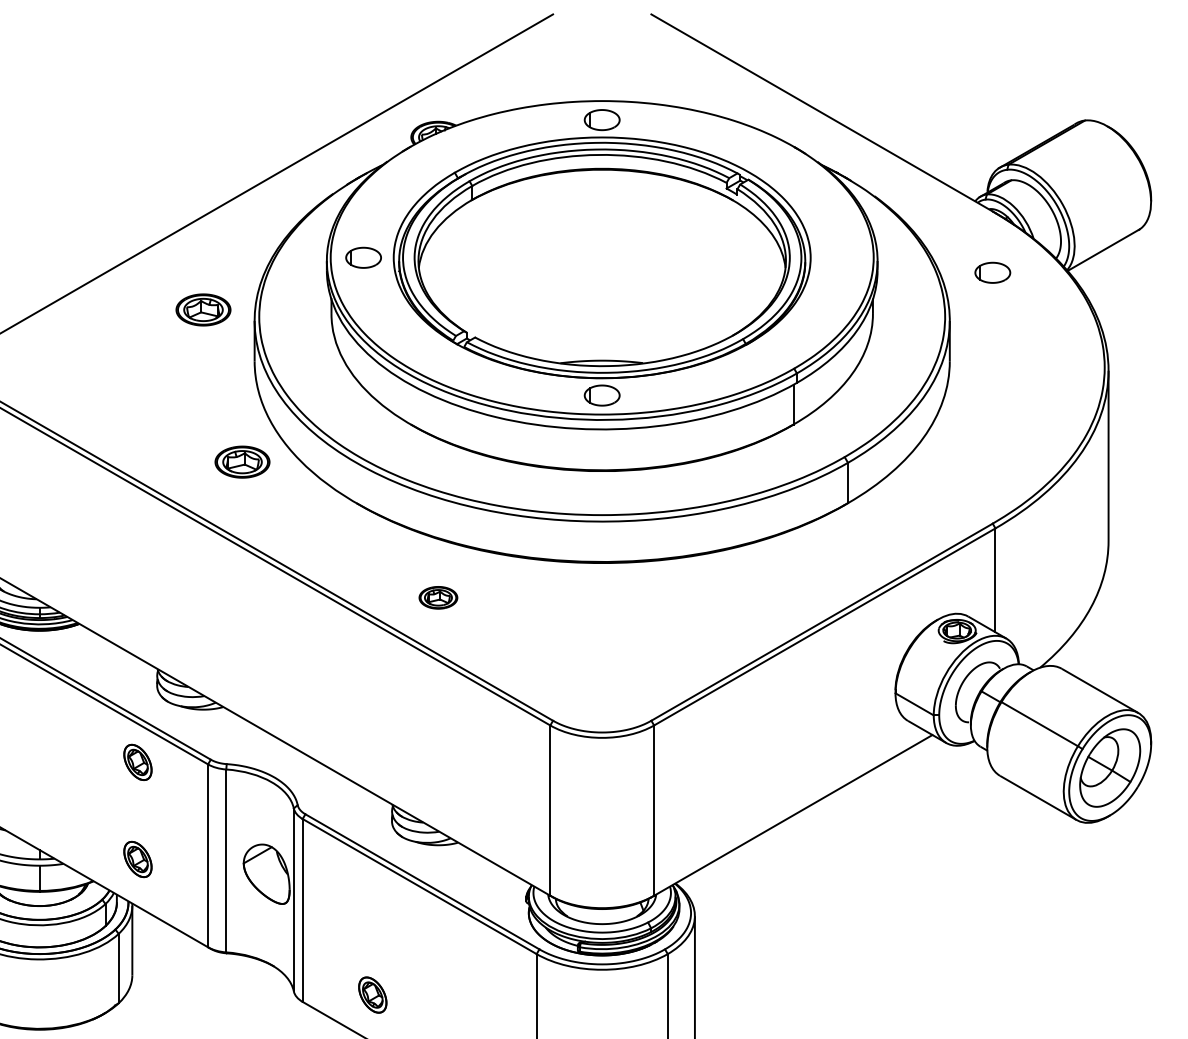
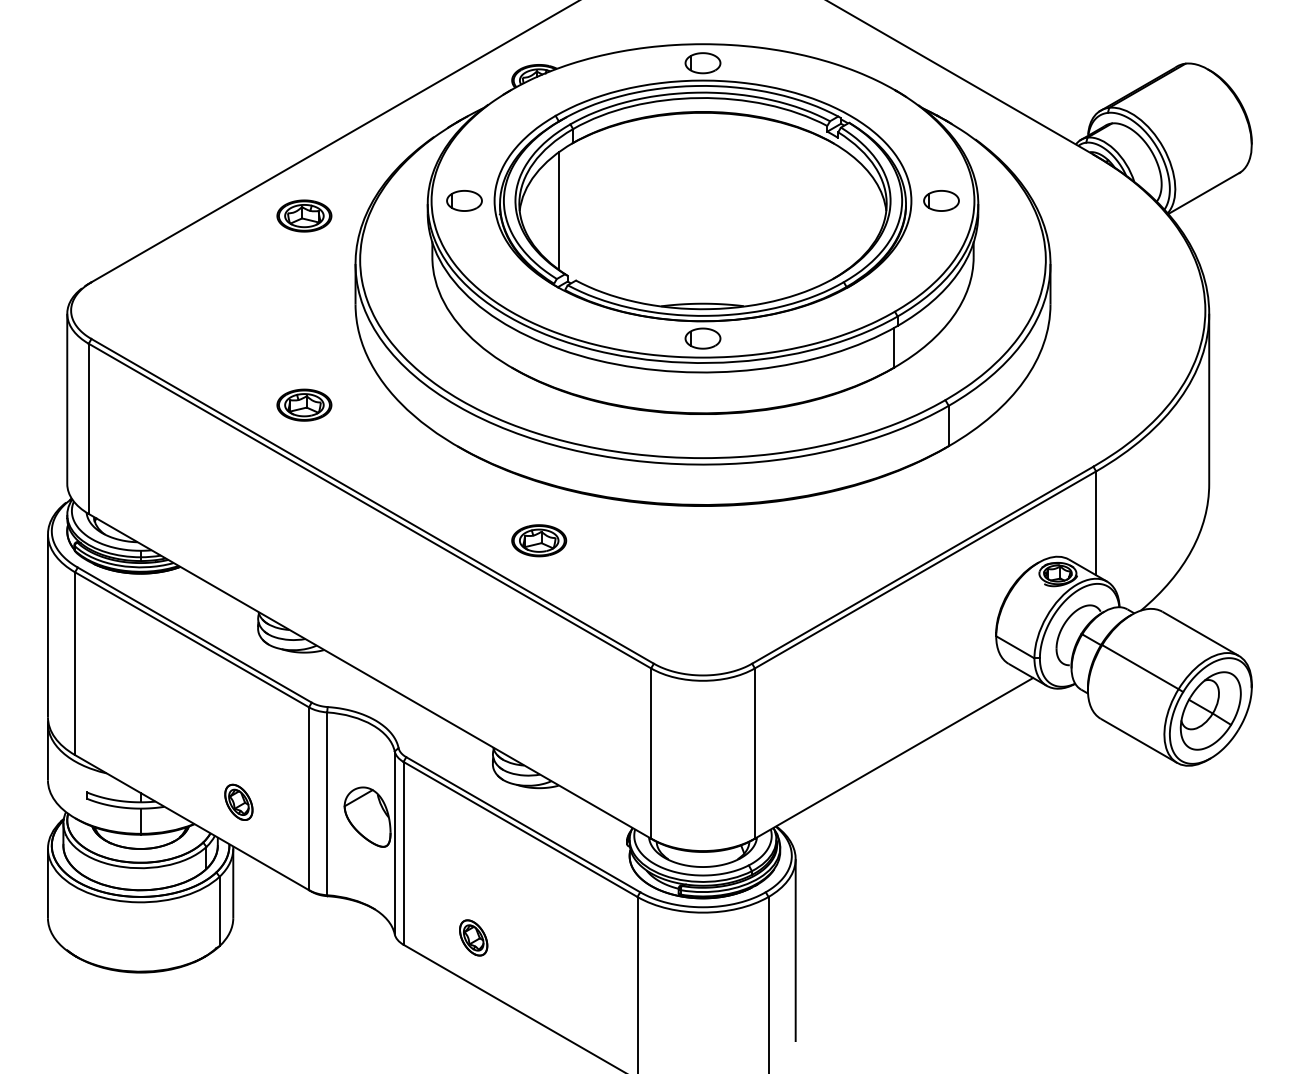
line: (458, 267) -> (559, 210), added
part: (992, 272) -> (941, 200), moved
part: (203, 309) -> (304, 215), moved
part: (242, 461) -> (304, 404), moved
part: (438, 597) -> (539, 540), size x1.43
part: (137, 761) -> (238, 704), removed

